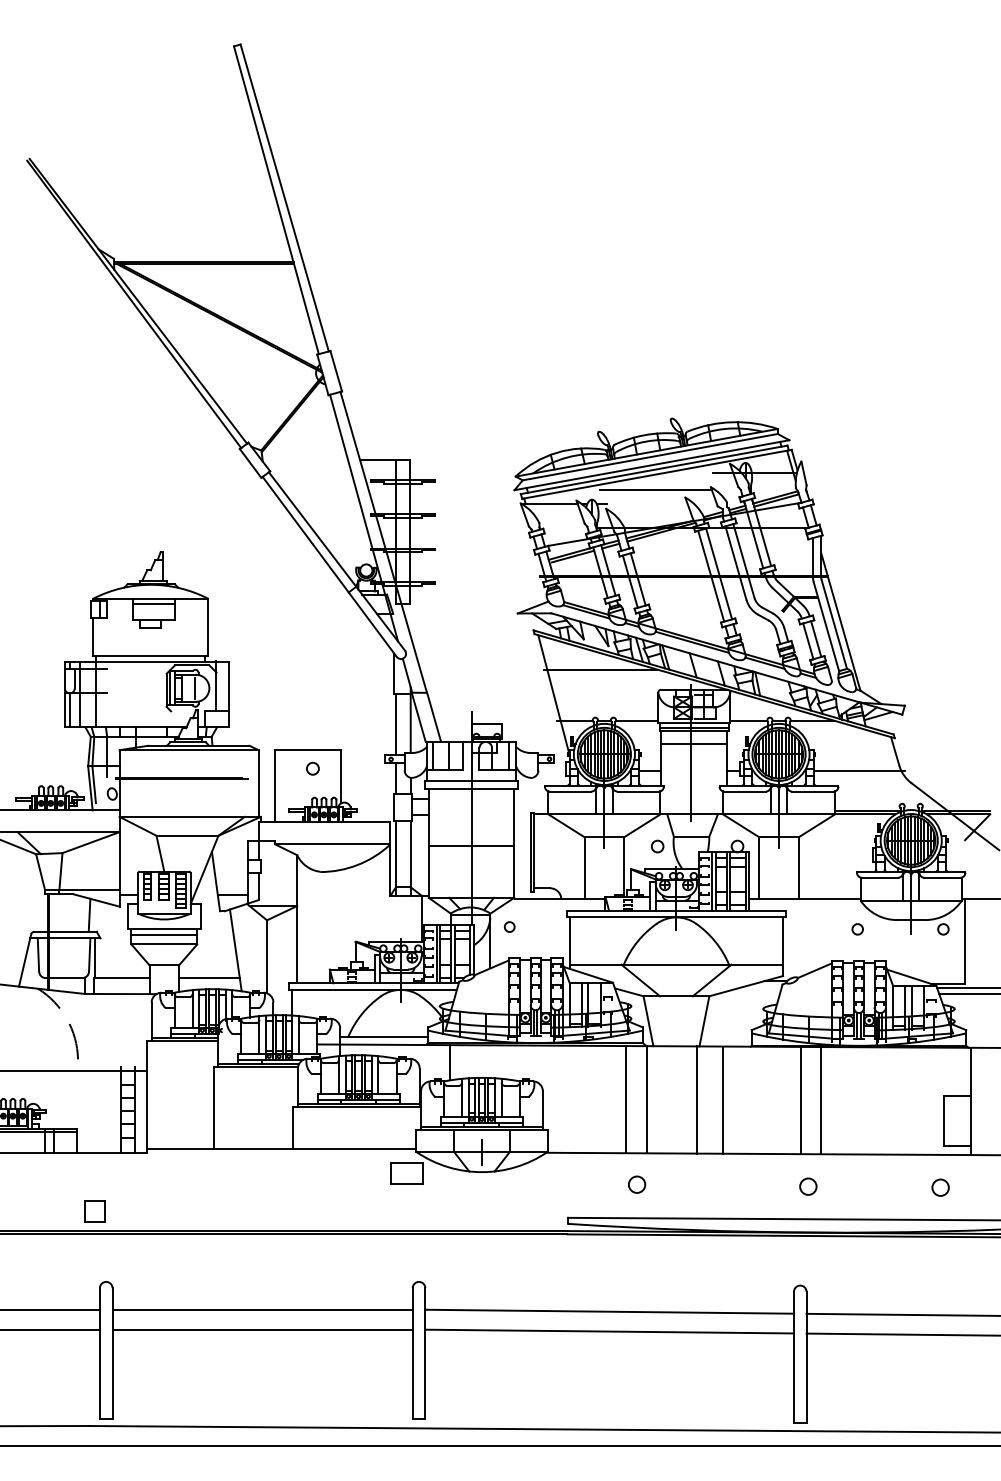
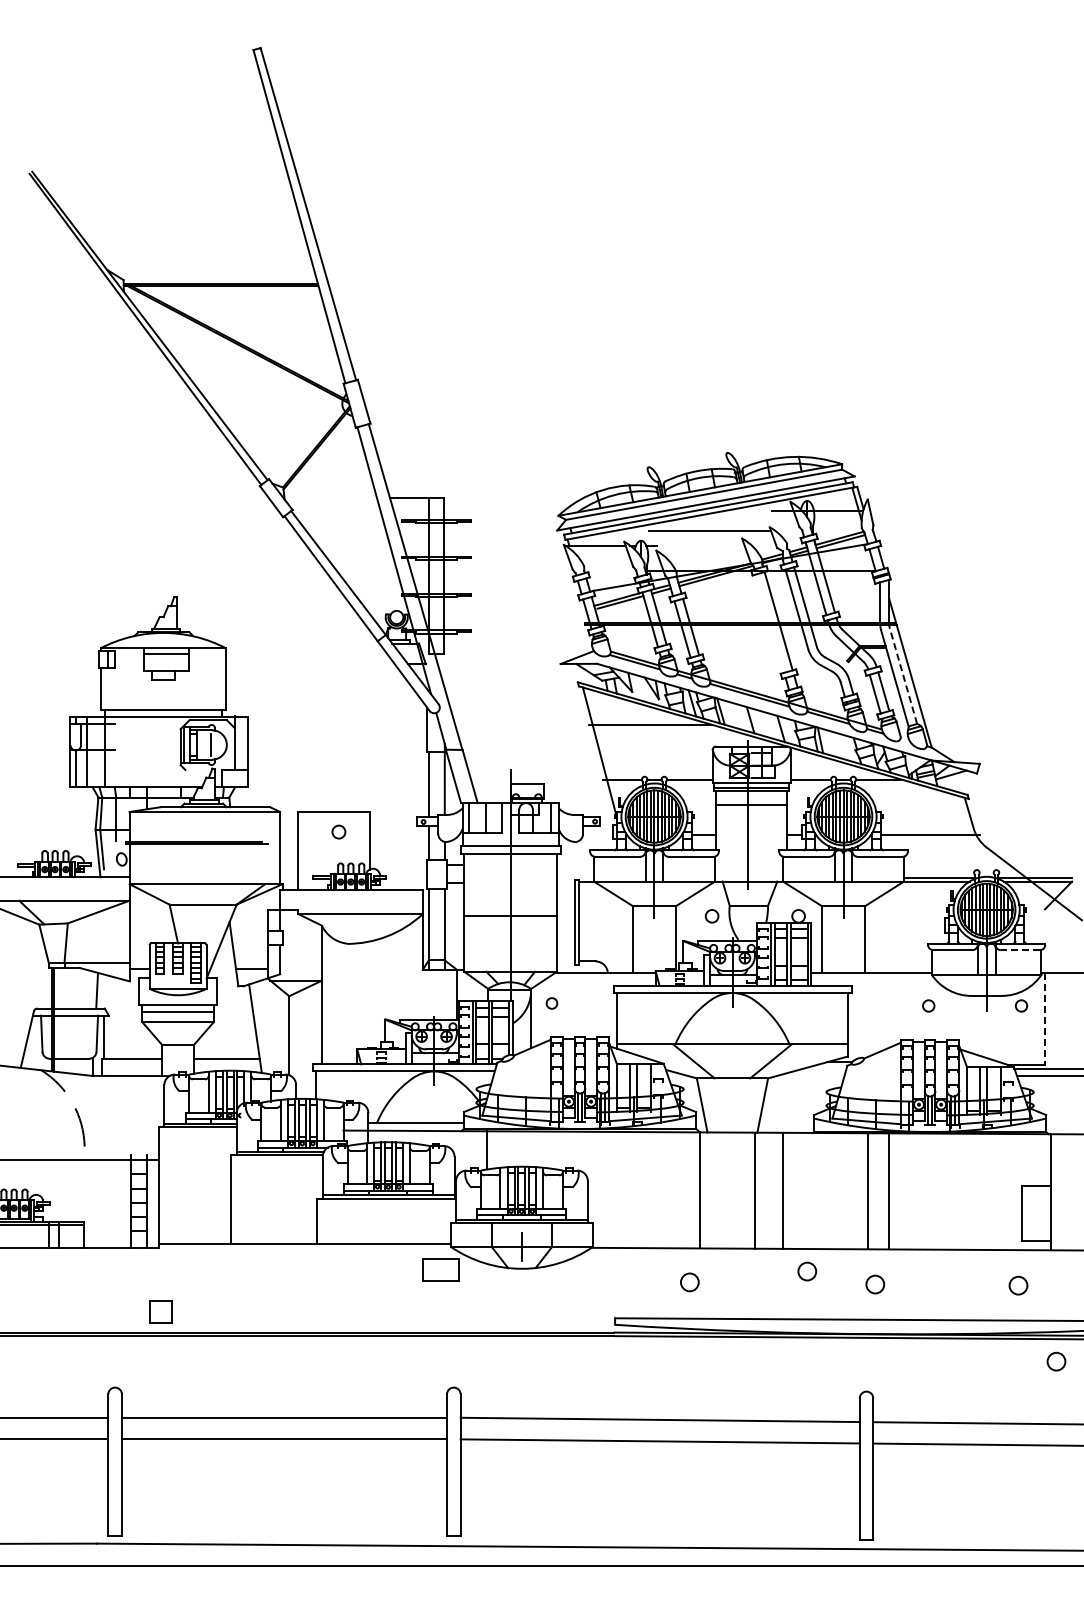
line: (711, 576) -> (770, 623), removed
line: (834, 625) -> (903, 676), solid -> dashed
line: (942, 878) -> (1020, 950), solid -> dashed
line: (964, 941) -> (1044, 1019), solid -> dashed
line: (625, 1099) -> (677, 1190), removed
circle: (745, 1174) -> (807, 1271), added
part: (94, 1211) -> (160, 1311), moved
circle: (975, 1257) -> (1056, 1361), added

